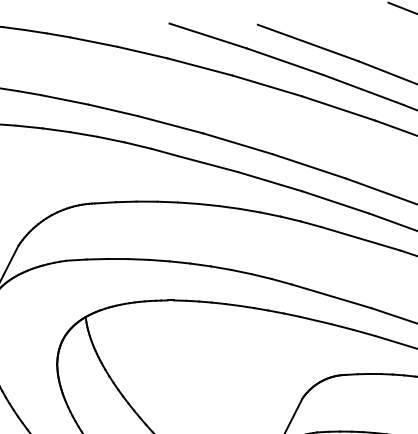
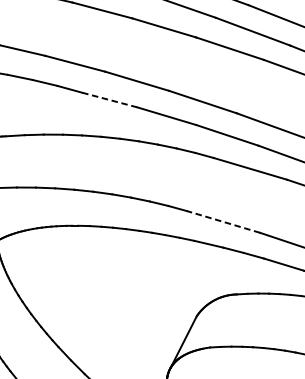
line: (208, 164) -> (110, 100), solid -> dashed
line: (330, 296) -> (222, 222), solid -> dashed

